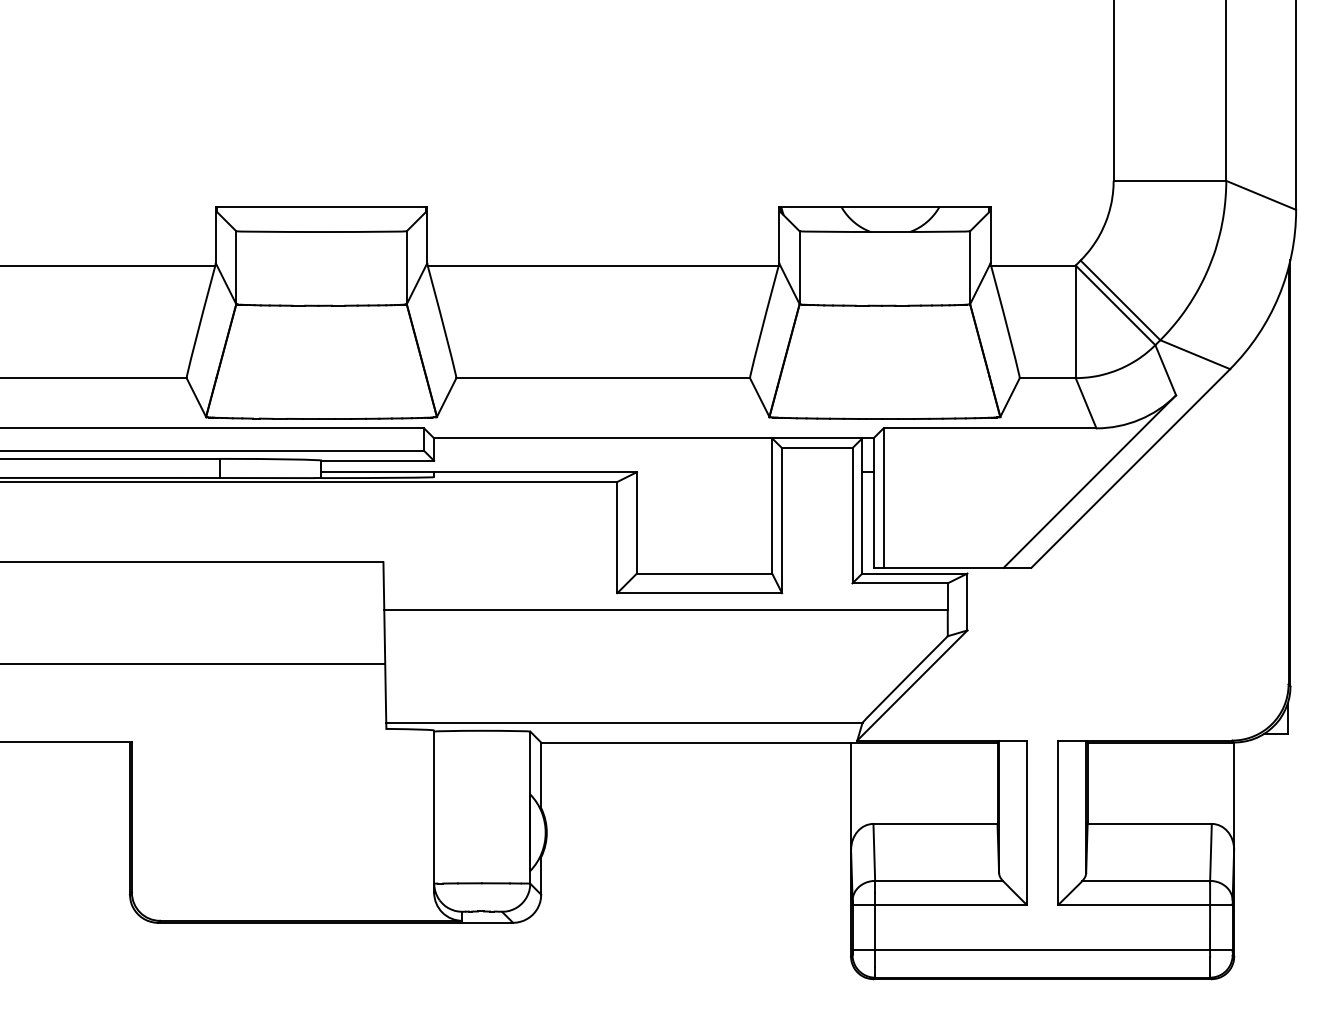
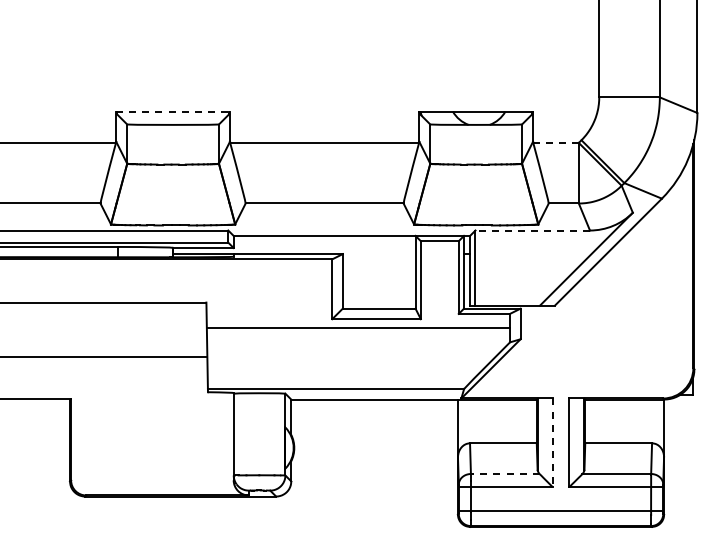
line: (322, 207) -> (173, 111), solid -> dashed
line: (1034, 264) -> (556, 142), solid -> dashed
line: (989, 428) -> (532, 230), solid -> dashed
line: (1026, 824) -> (552, 443), solid -> dashed
line: (937, 881) -> (504, 474), solid -> dashed

